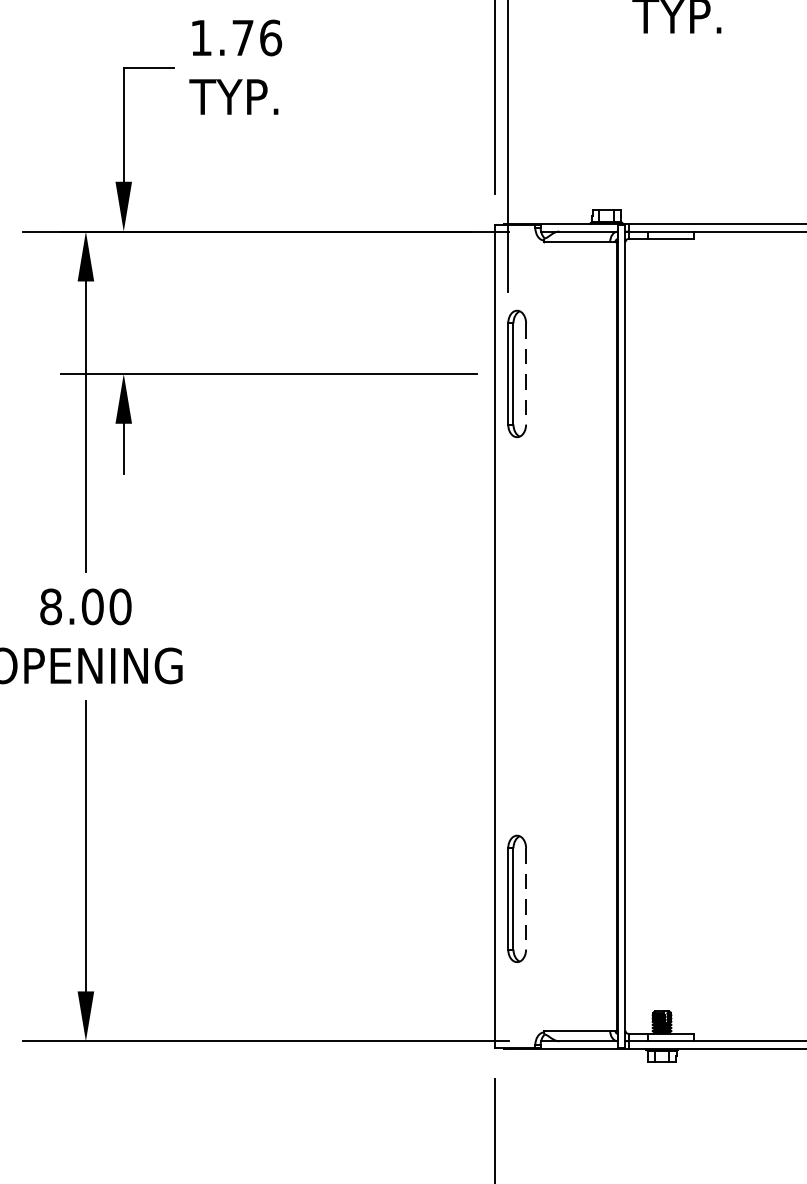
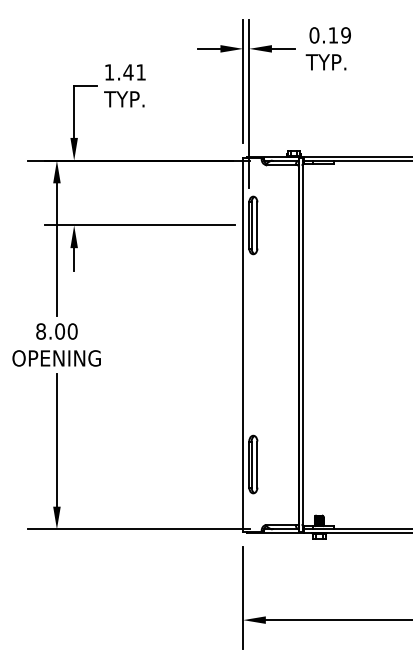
text: (256, 38) -> (134, 72), 1.76 -> 1.41
line: (526, 374) -> (257, 225), dashed -> solid
line: (526, 900) -> (257, 465), dashed -> solid

